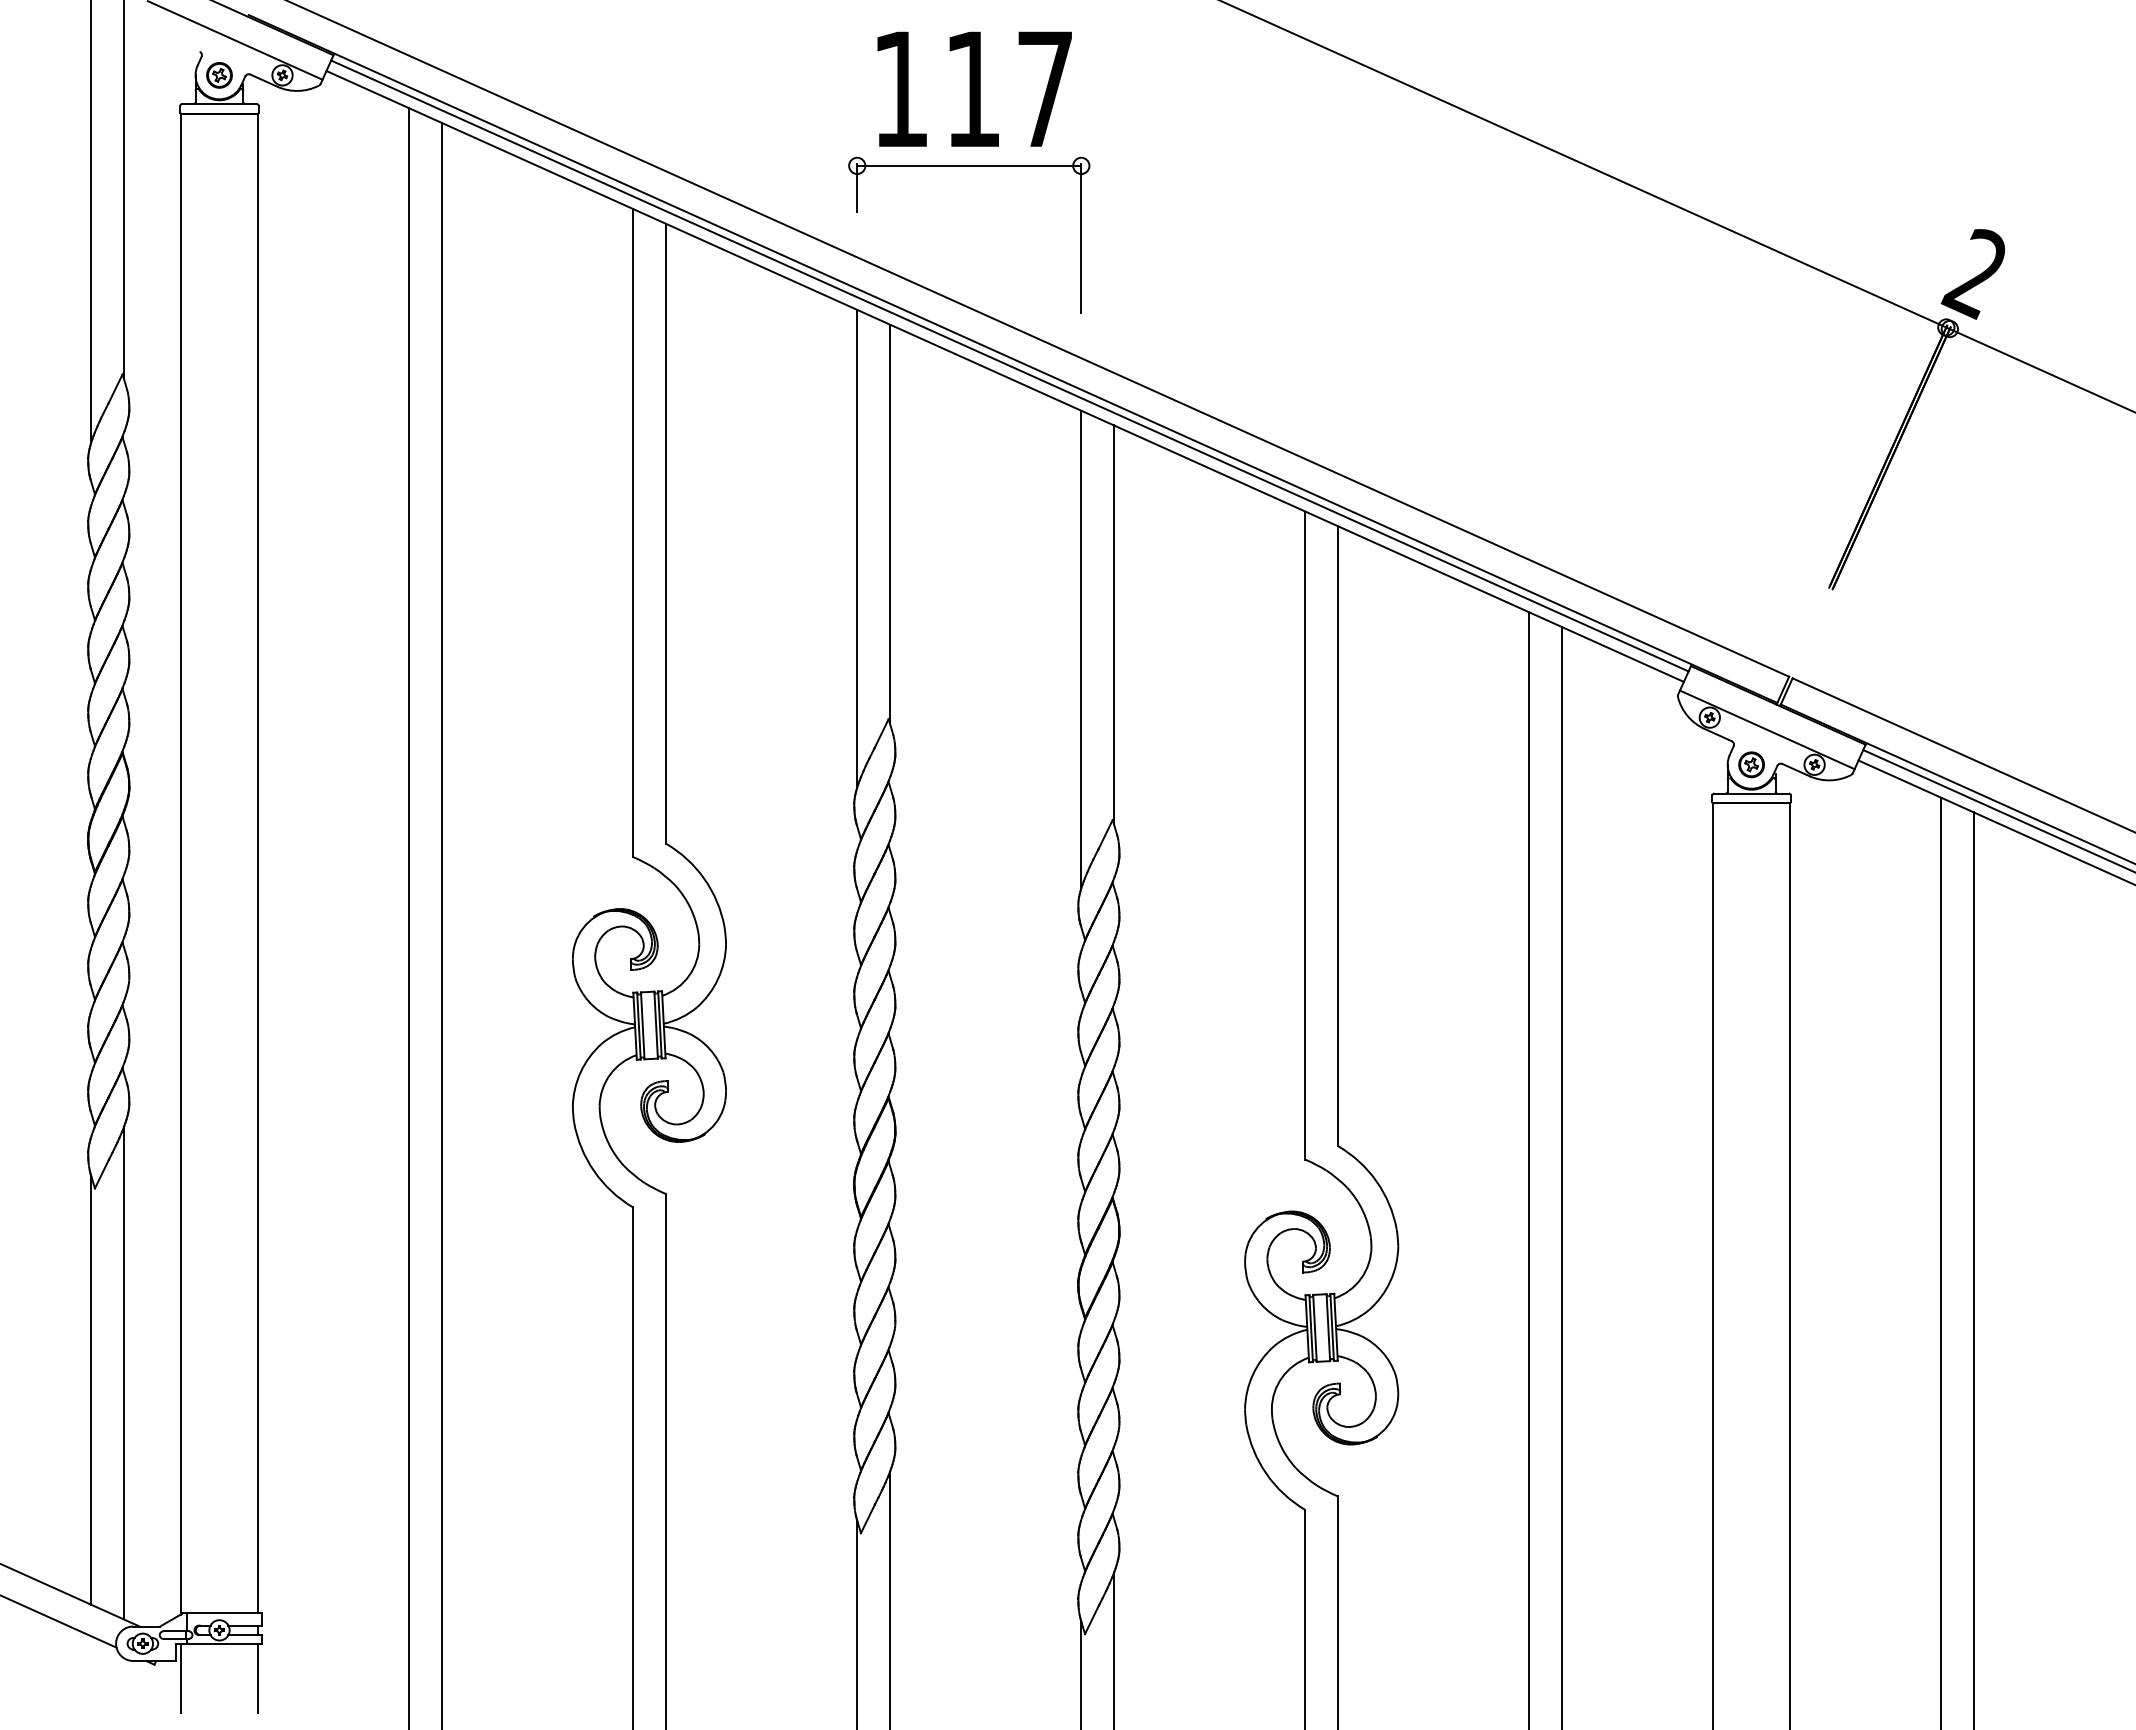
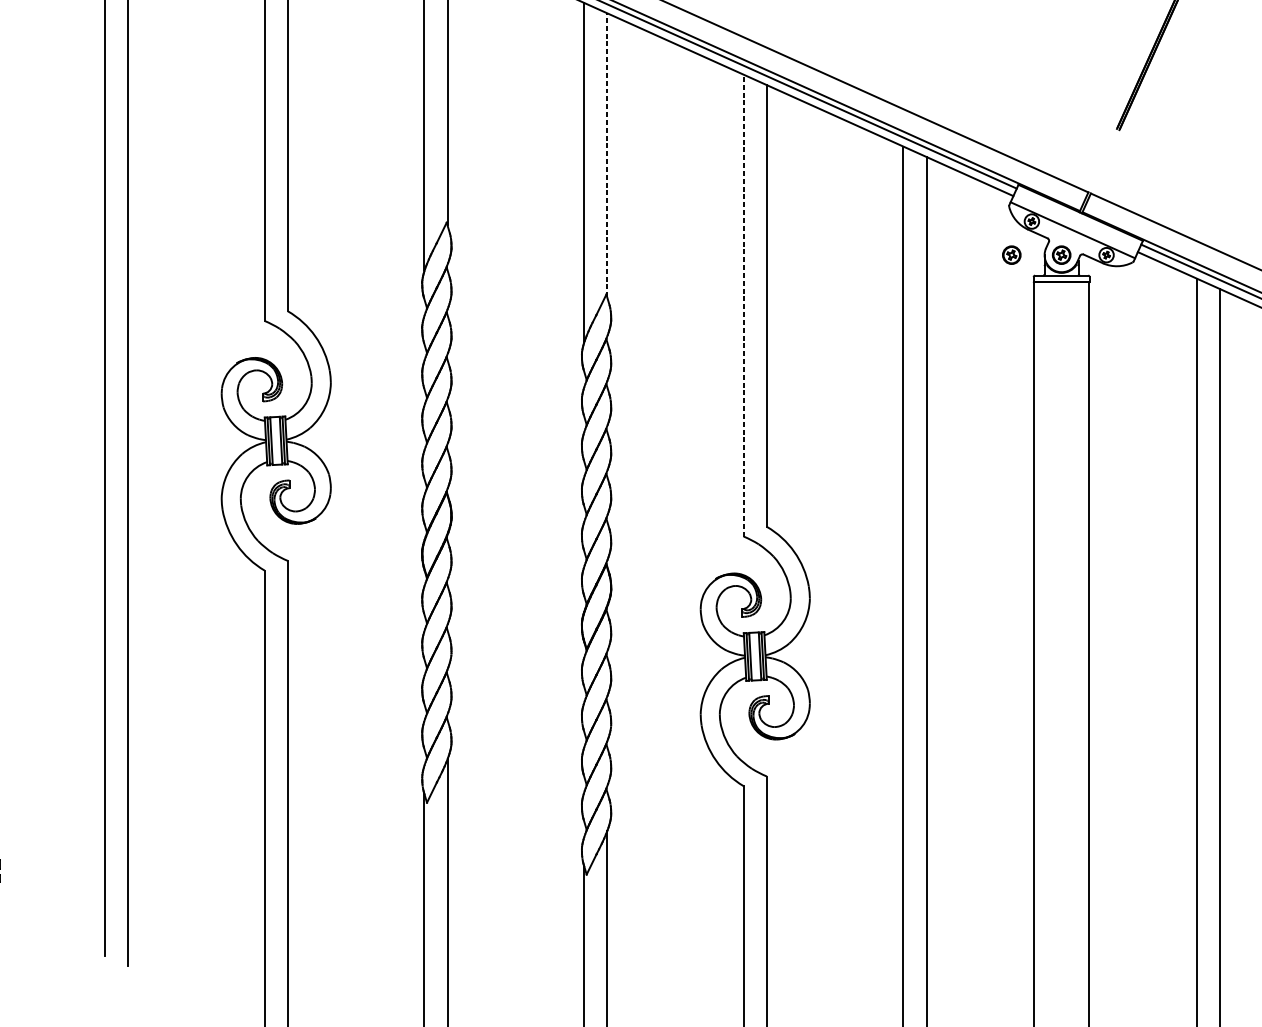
line: (1113, 624) -> (606, 155), solid -> dashed
part: (1681, 764) -> (1011, 254), added
line: (1305, 835) -> (743, 305), solid -> dashed

